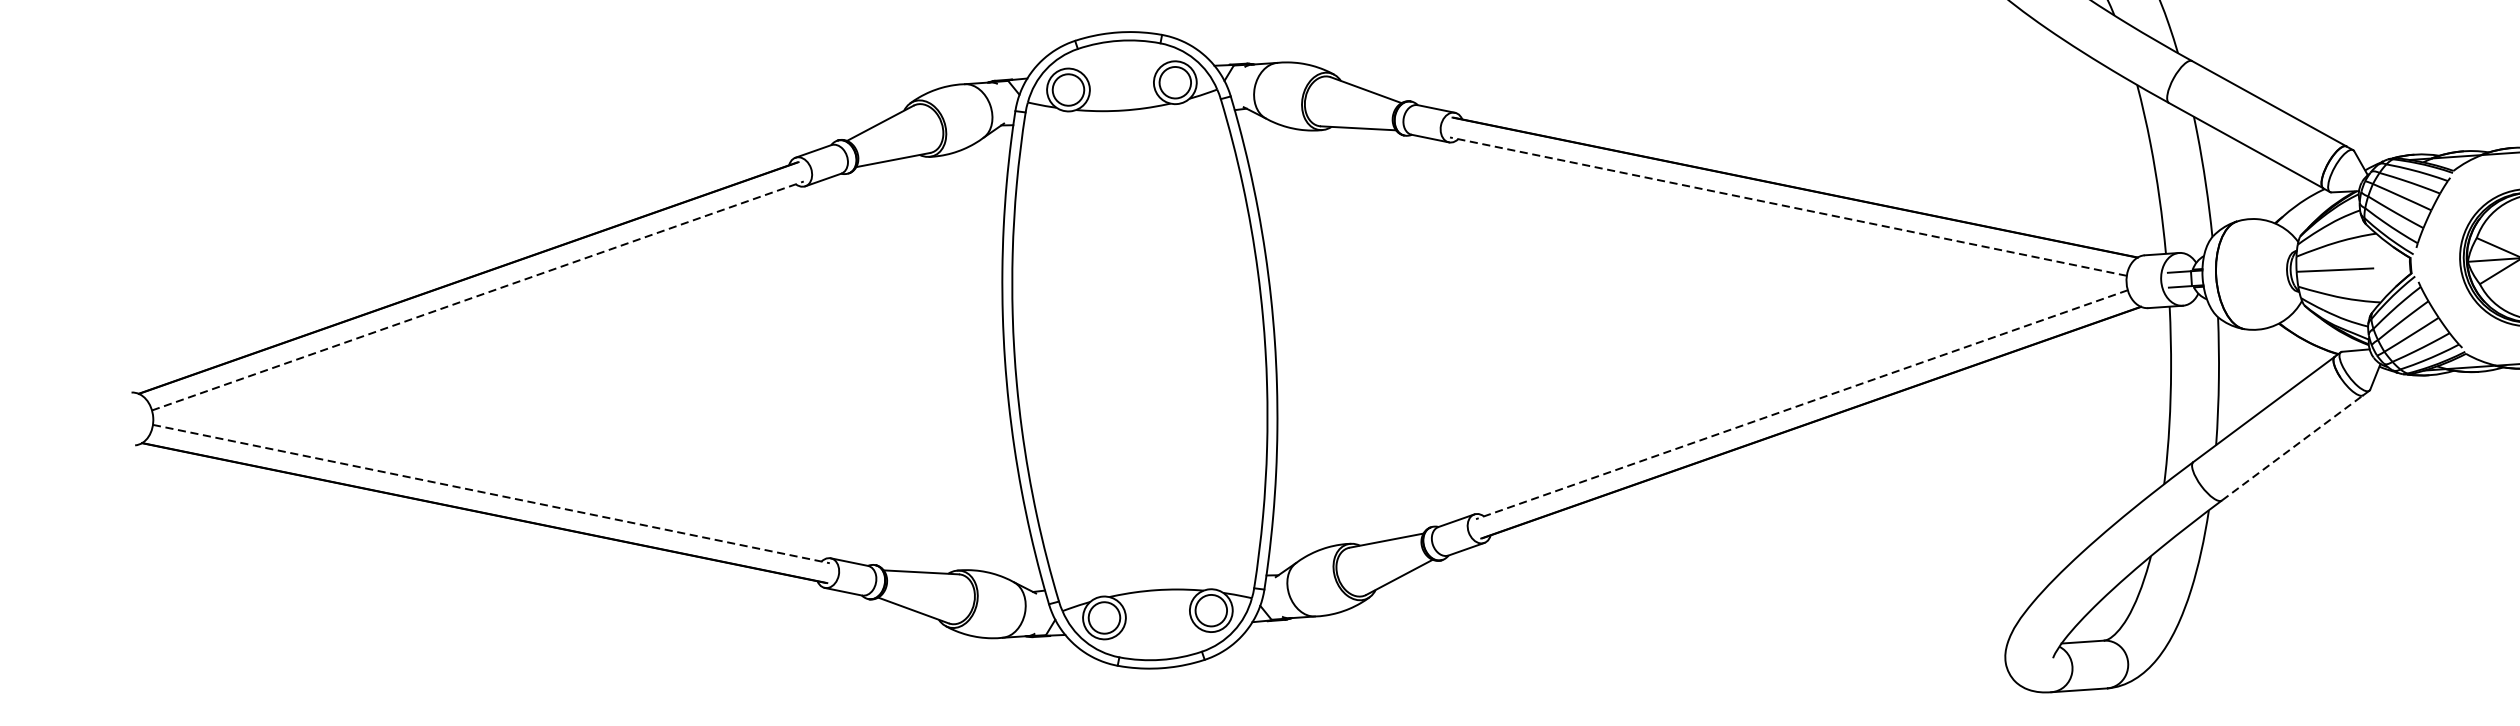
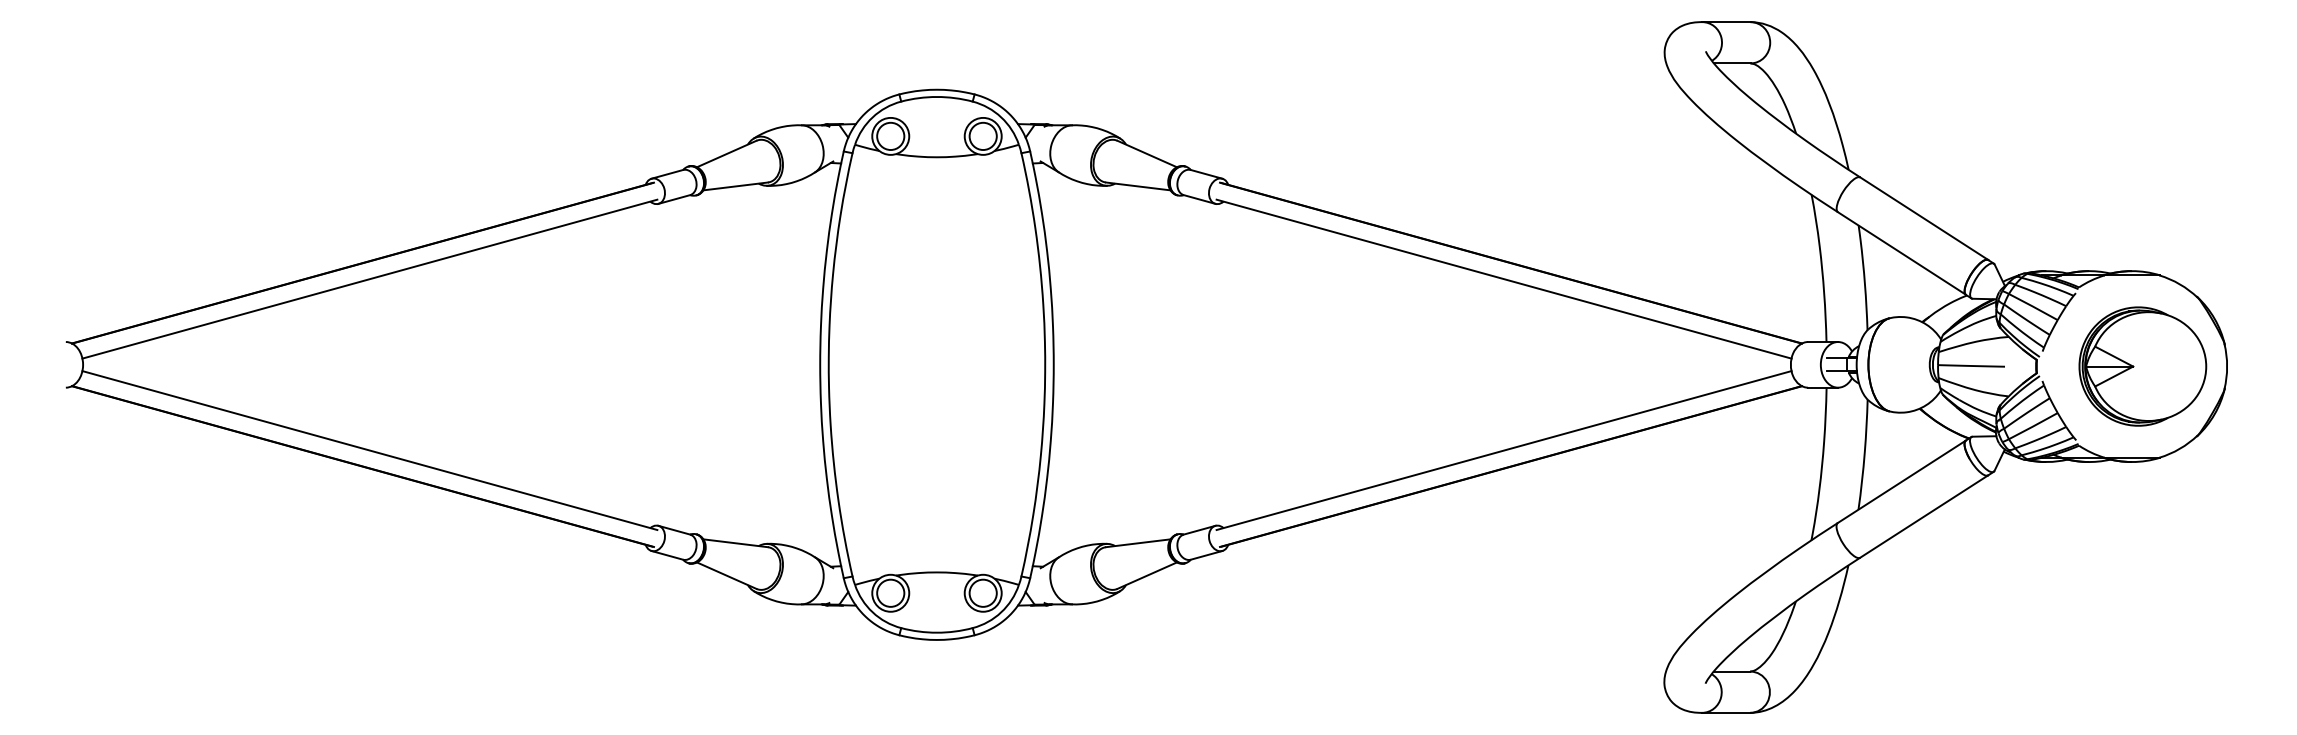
line: (1787, 207) -> (1503, 279), dashed -> solid
line: (478, 296) -> (370, 279), dashed -> solid
line: (1801, 404) -> (1503, 450), dashed -> solid
line: (2292, 447) -> (1924, 516), dashed -> solid
line: (492, 493) -> (370, 450), dashed -> solid

